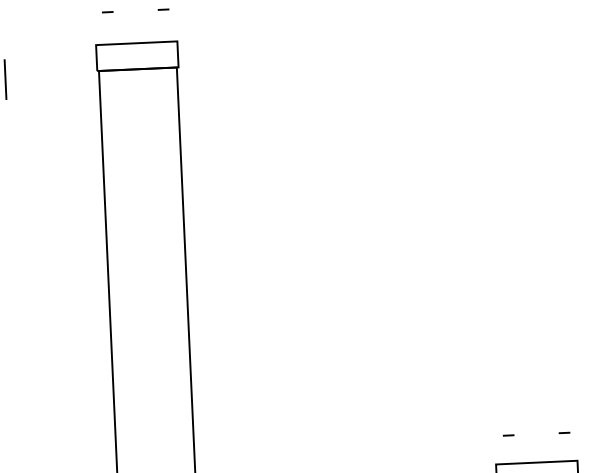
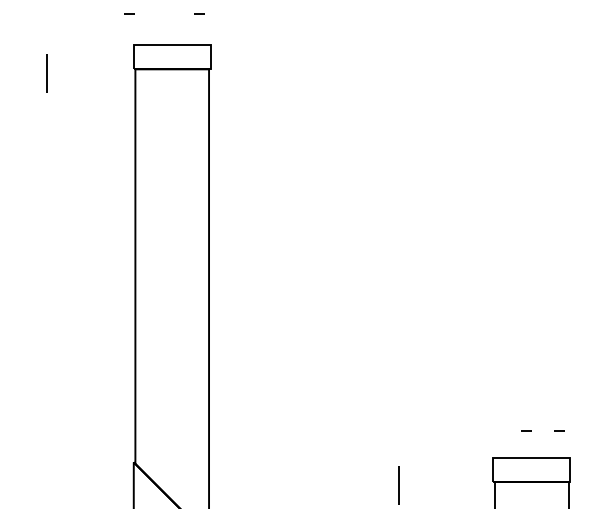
curve: (108, 11) -> (129, 13), moved
curve: (508, 435) -> (526, 430), moved

